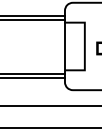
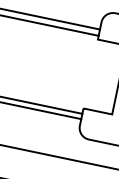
line: (64, 46) -> (90, 73), removed

